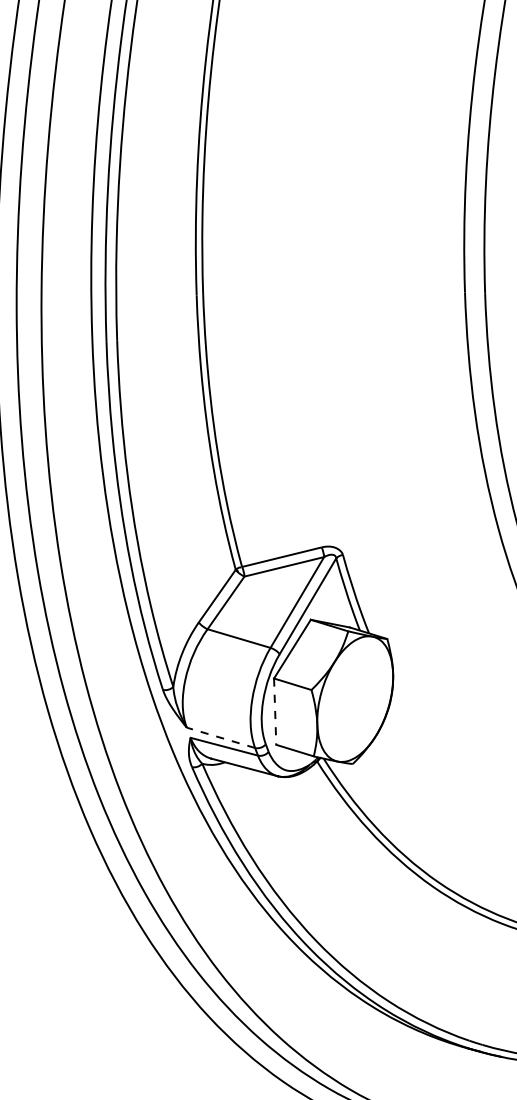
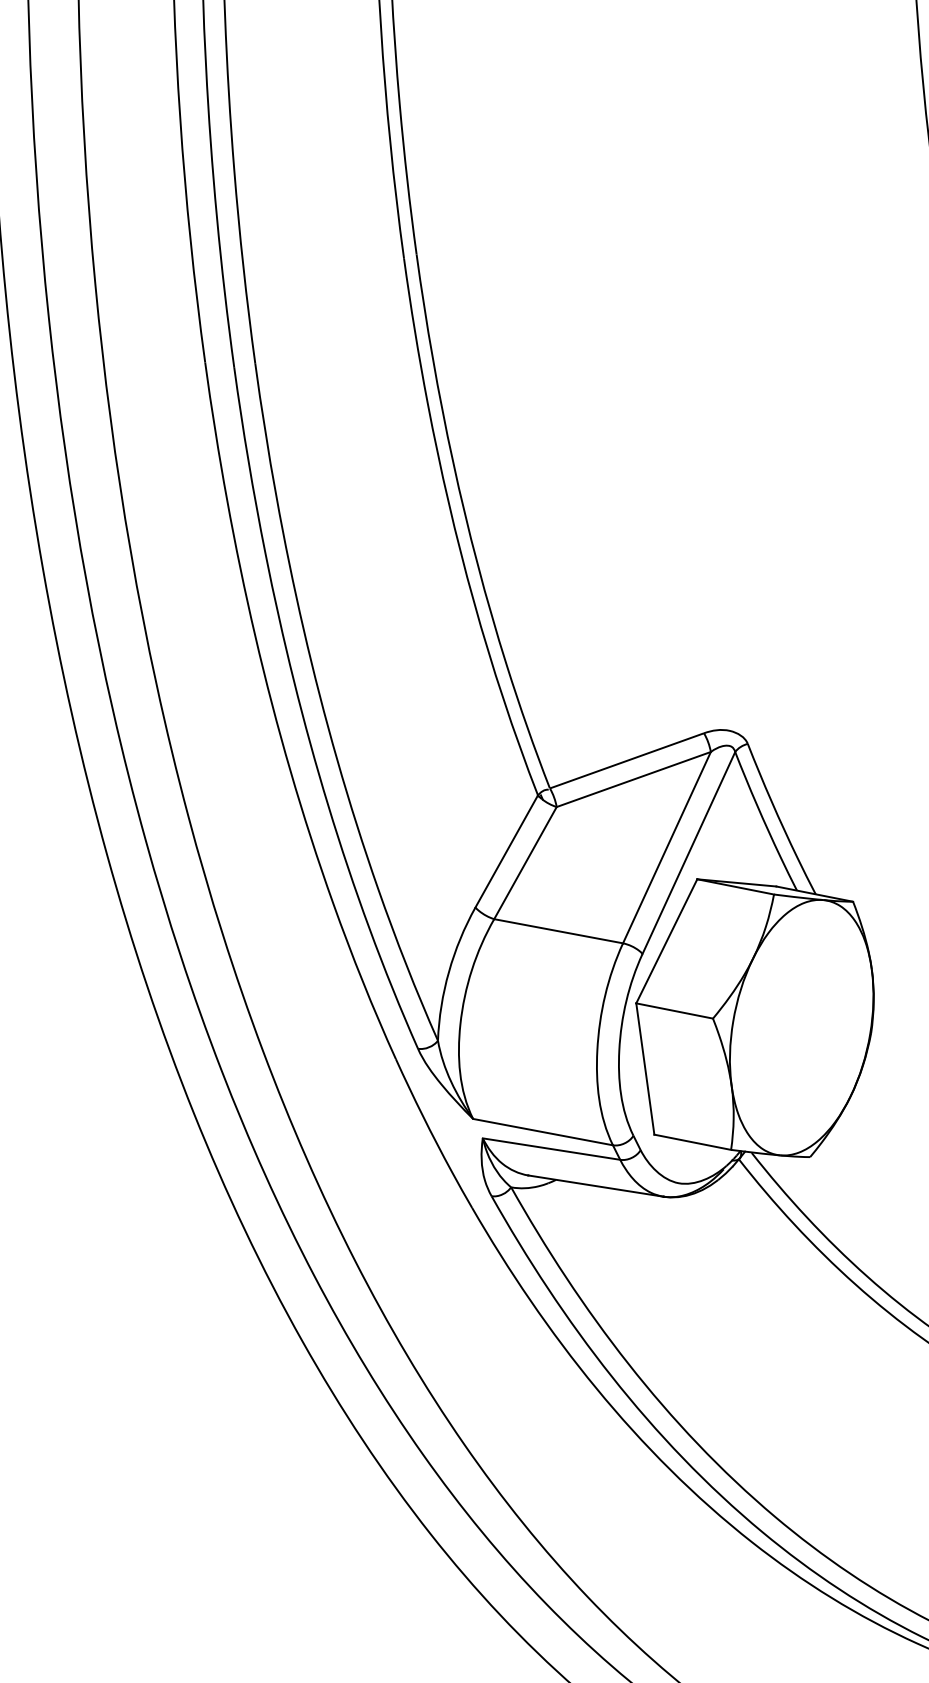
line: (275, 712) -> (646, 1070), dashed -> solid
line: (220, 737) -> (542, 1131), dashed -> solid

